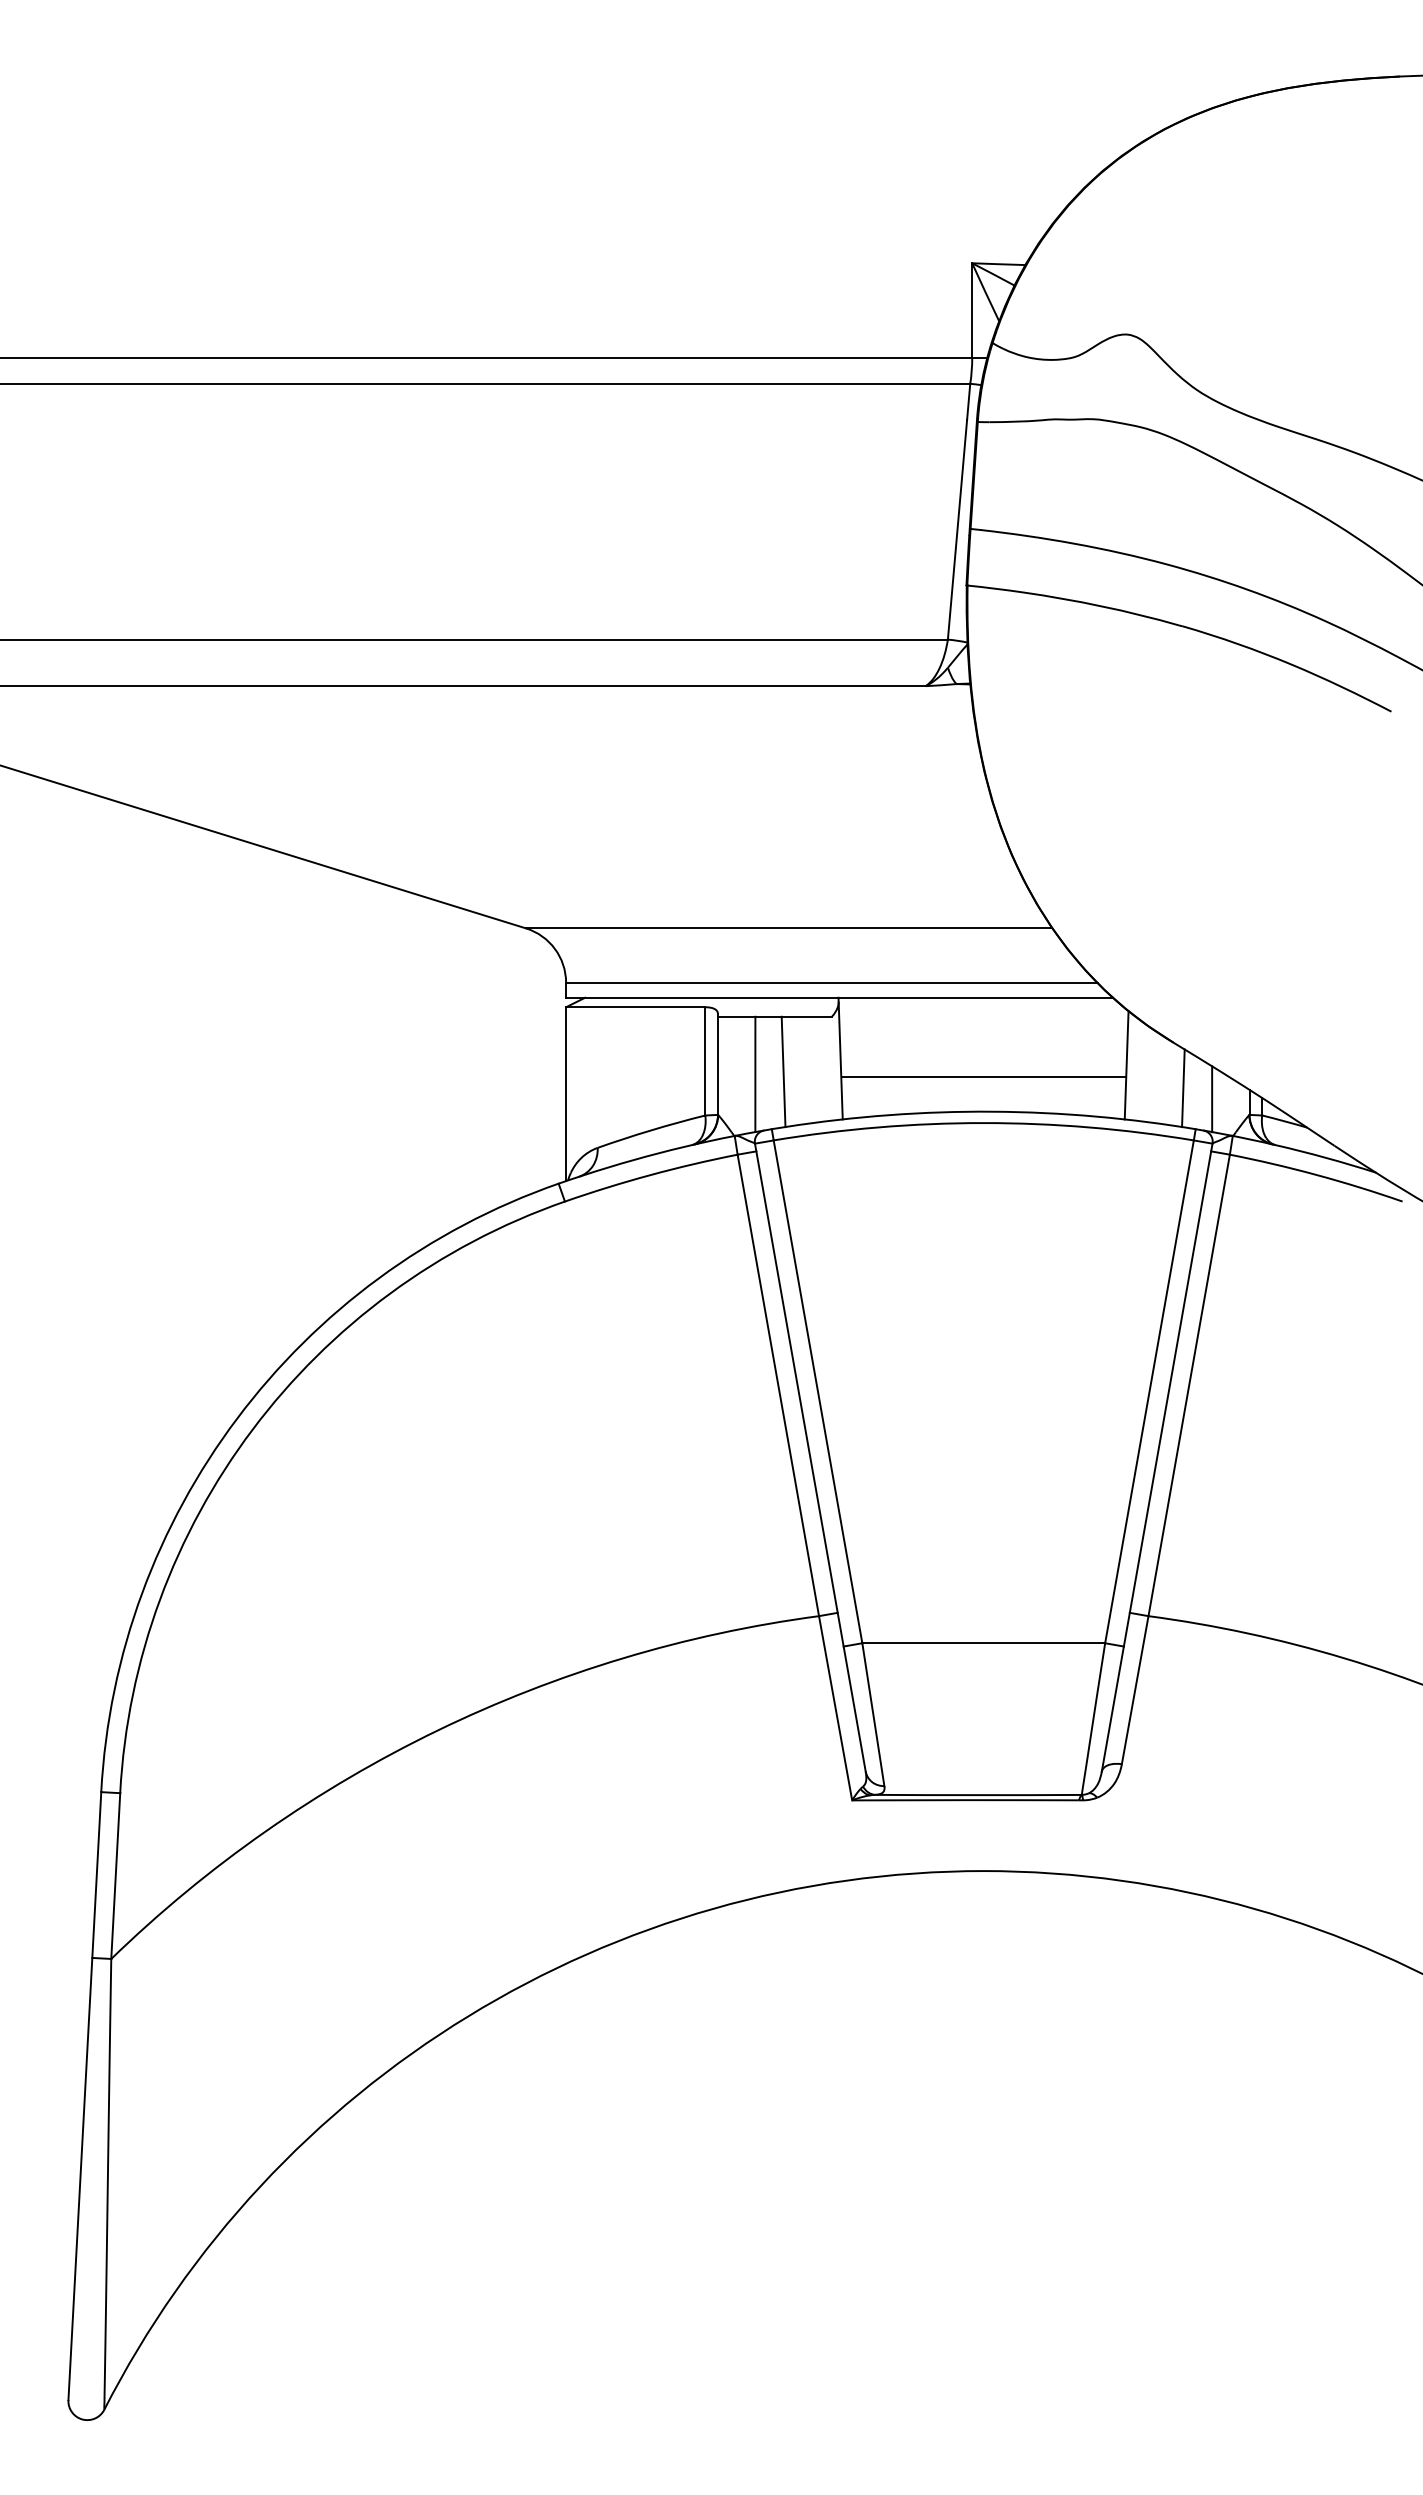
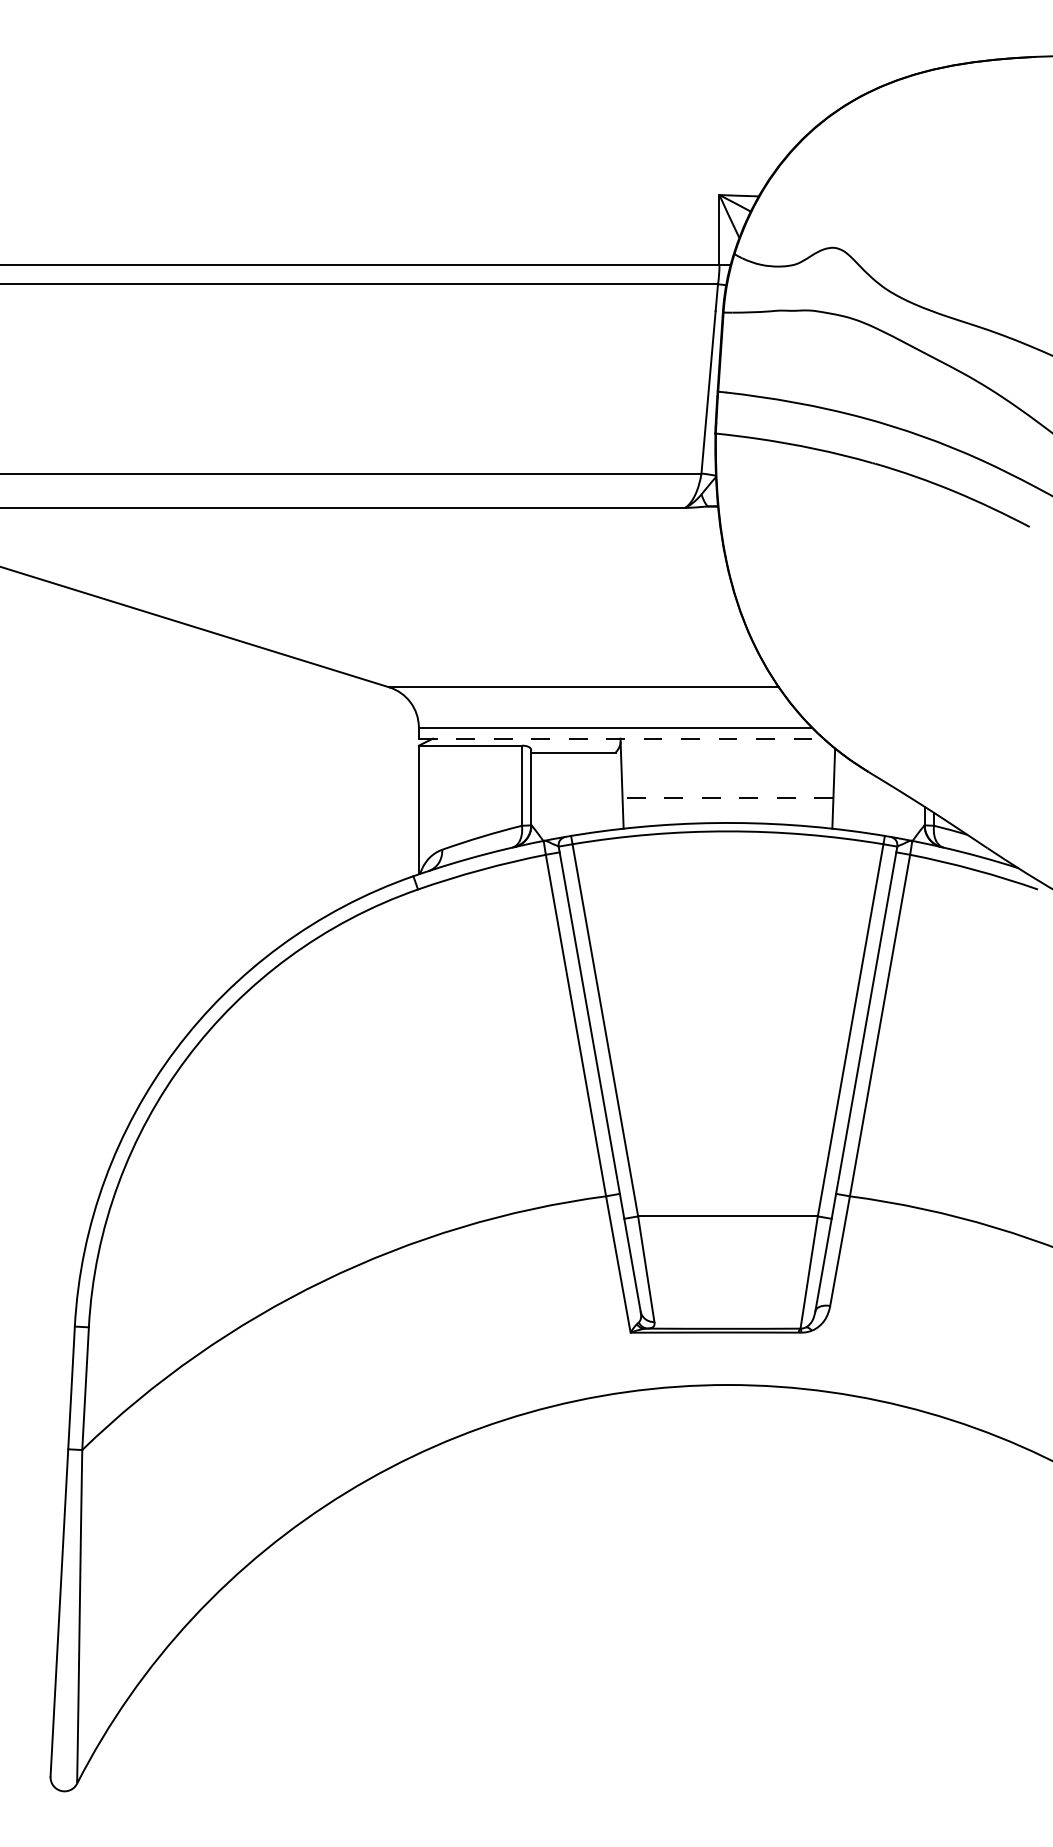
line: (839, 997) -> (621, 738), solid -> dashed
line: (783, 1071) -> (579, 793), removed
line: (755, 1074) -> (559, 795), removed
line: (983, 1077) -> (727, 797), solid -> dashed
line: (1183, 1088) -> (875, 805), removed
line: (1212, 1099) -> (897, 813), removed

